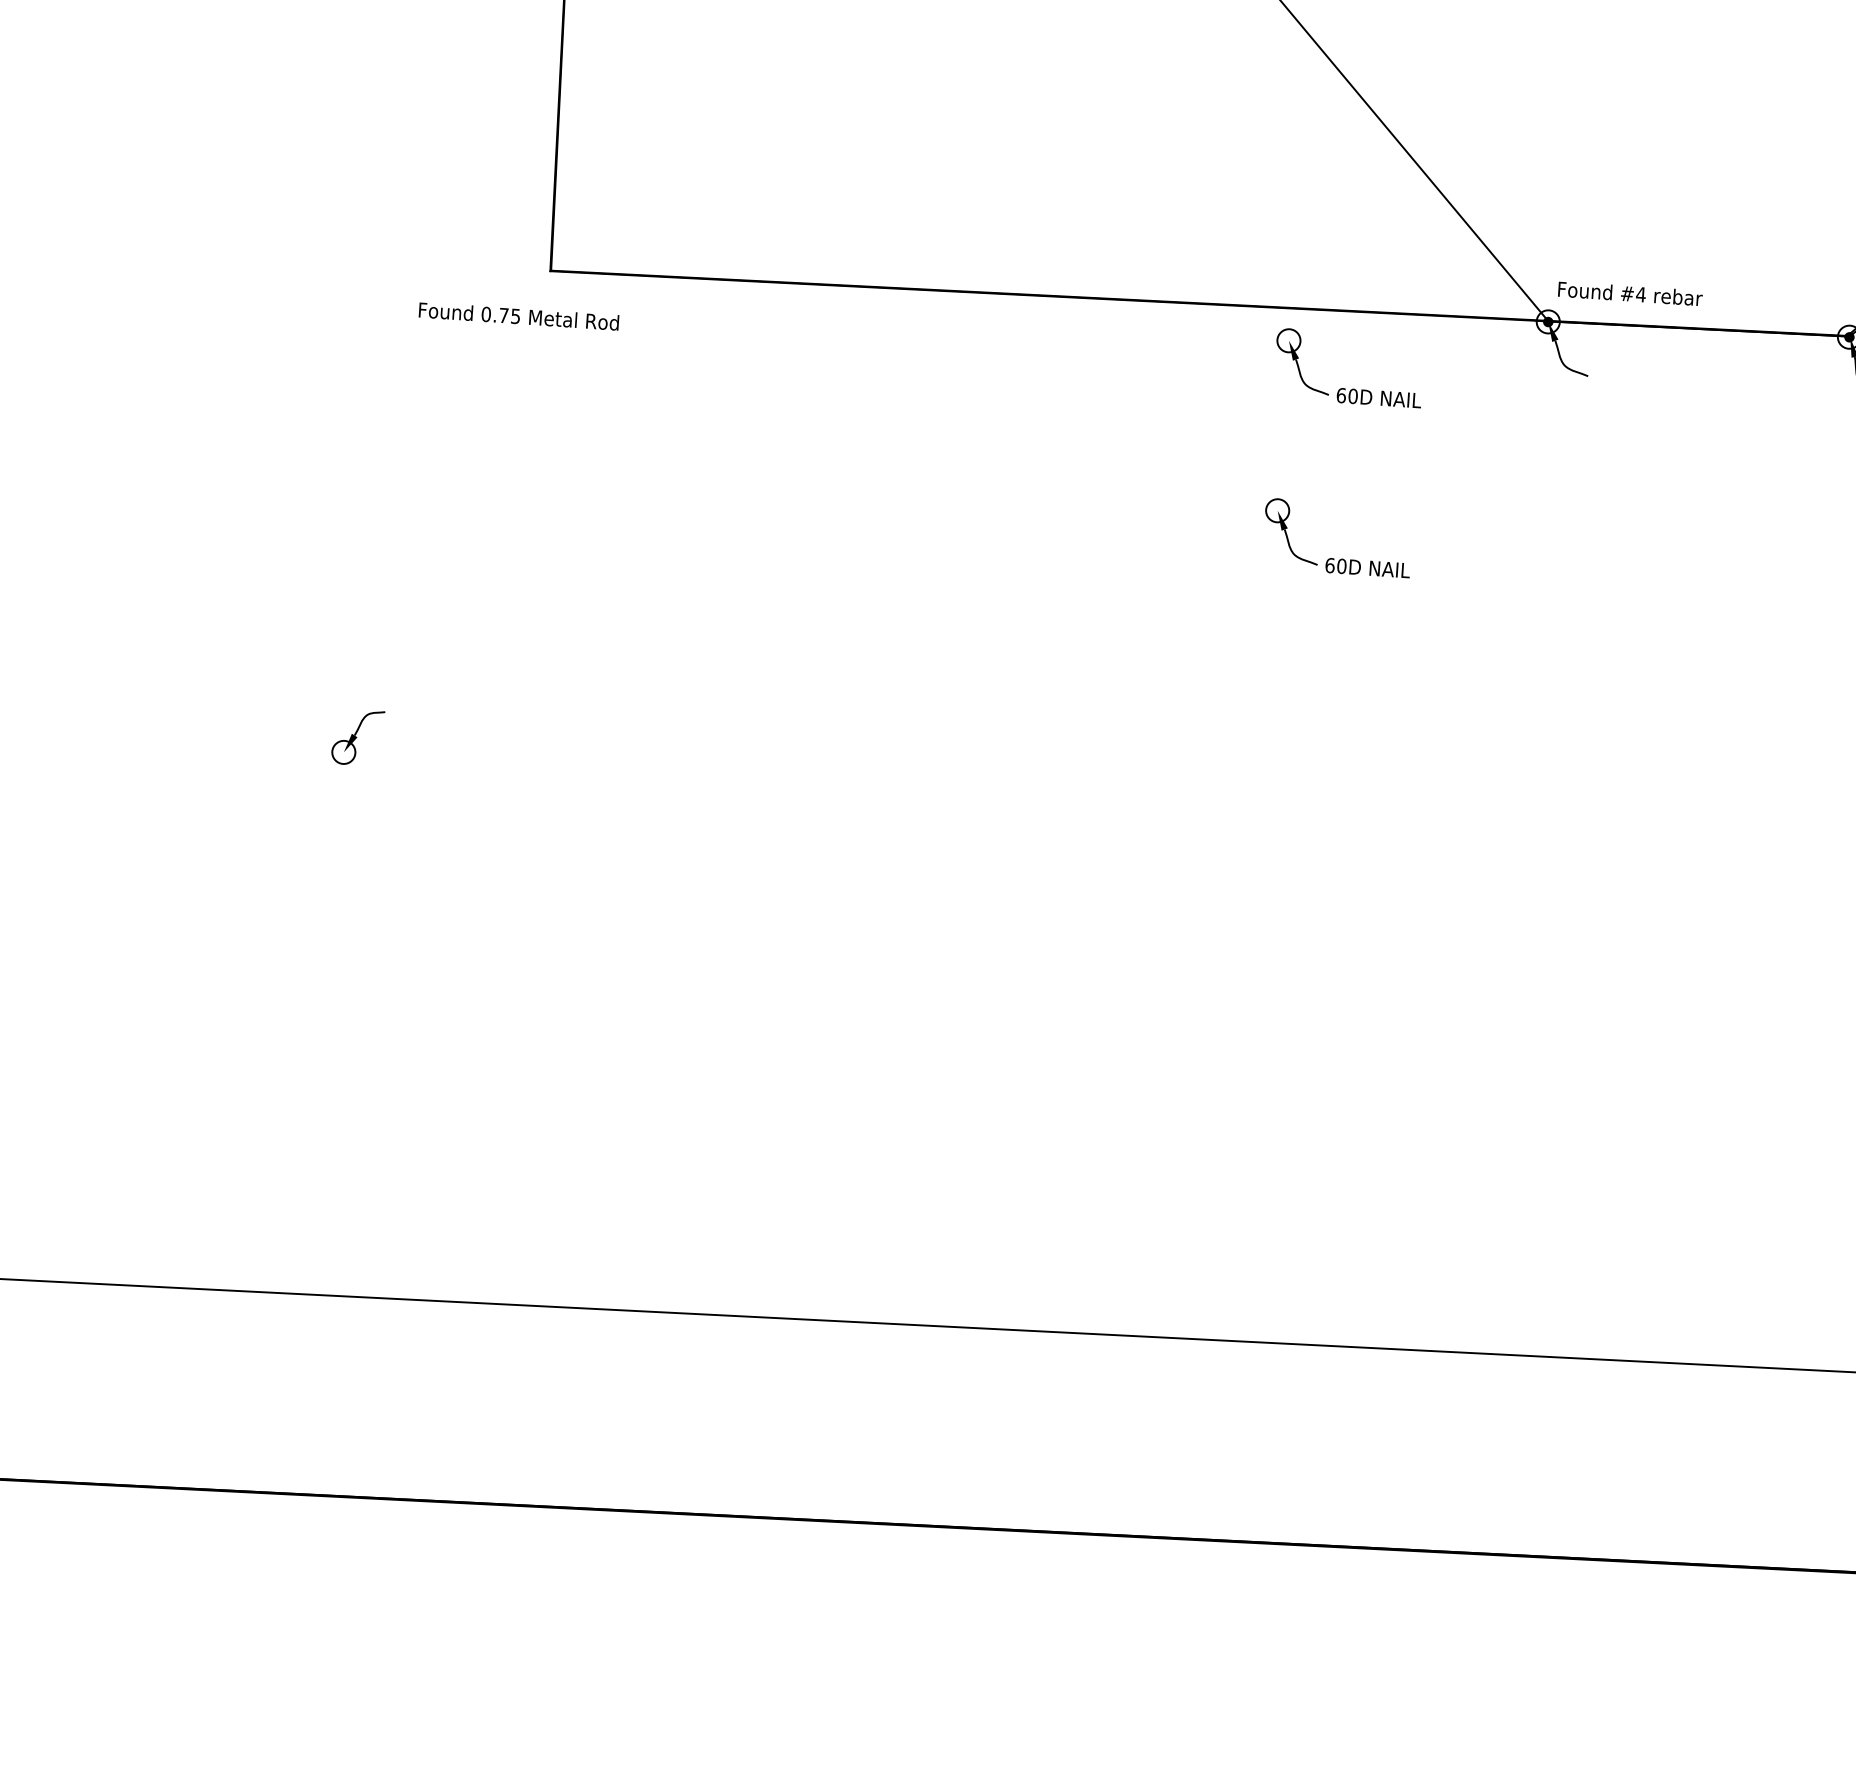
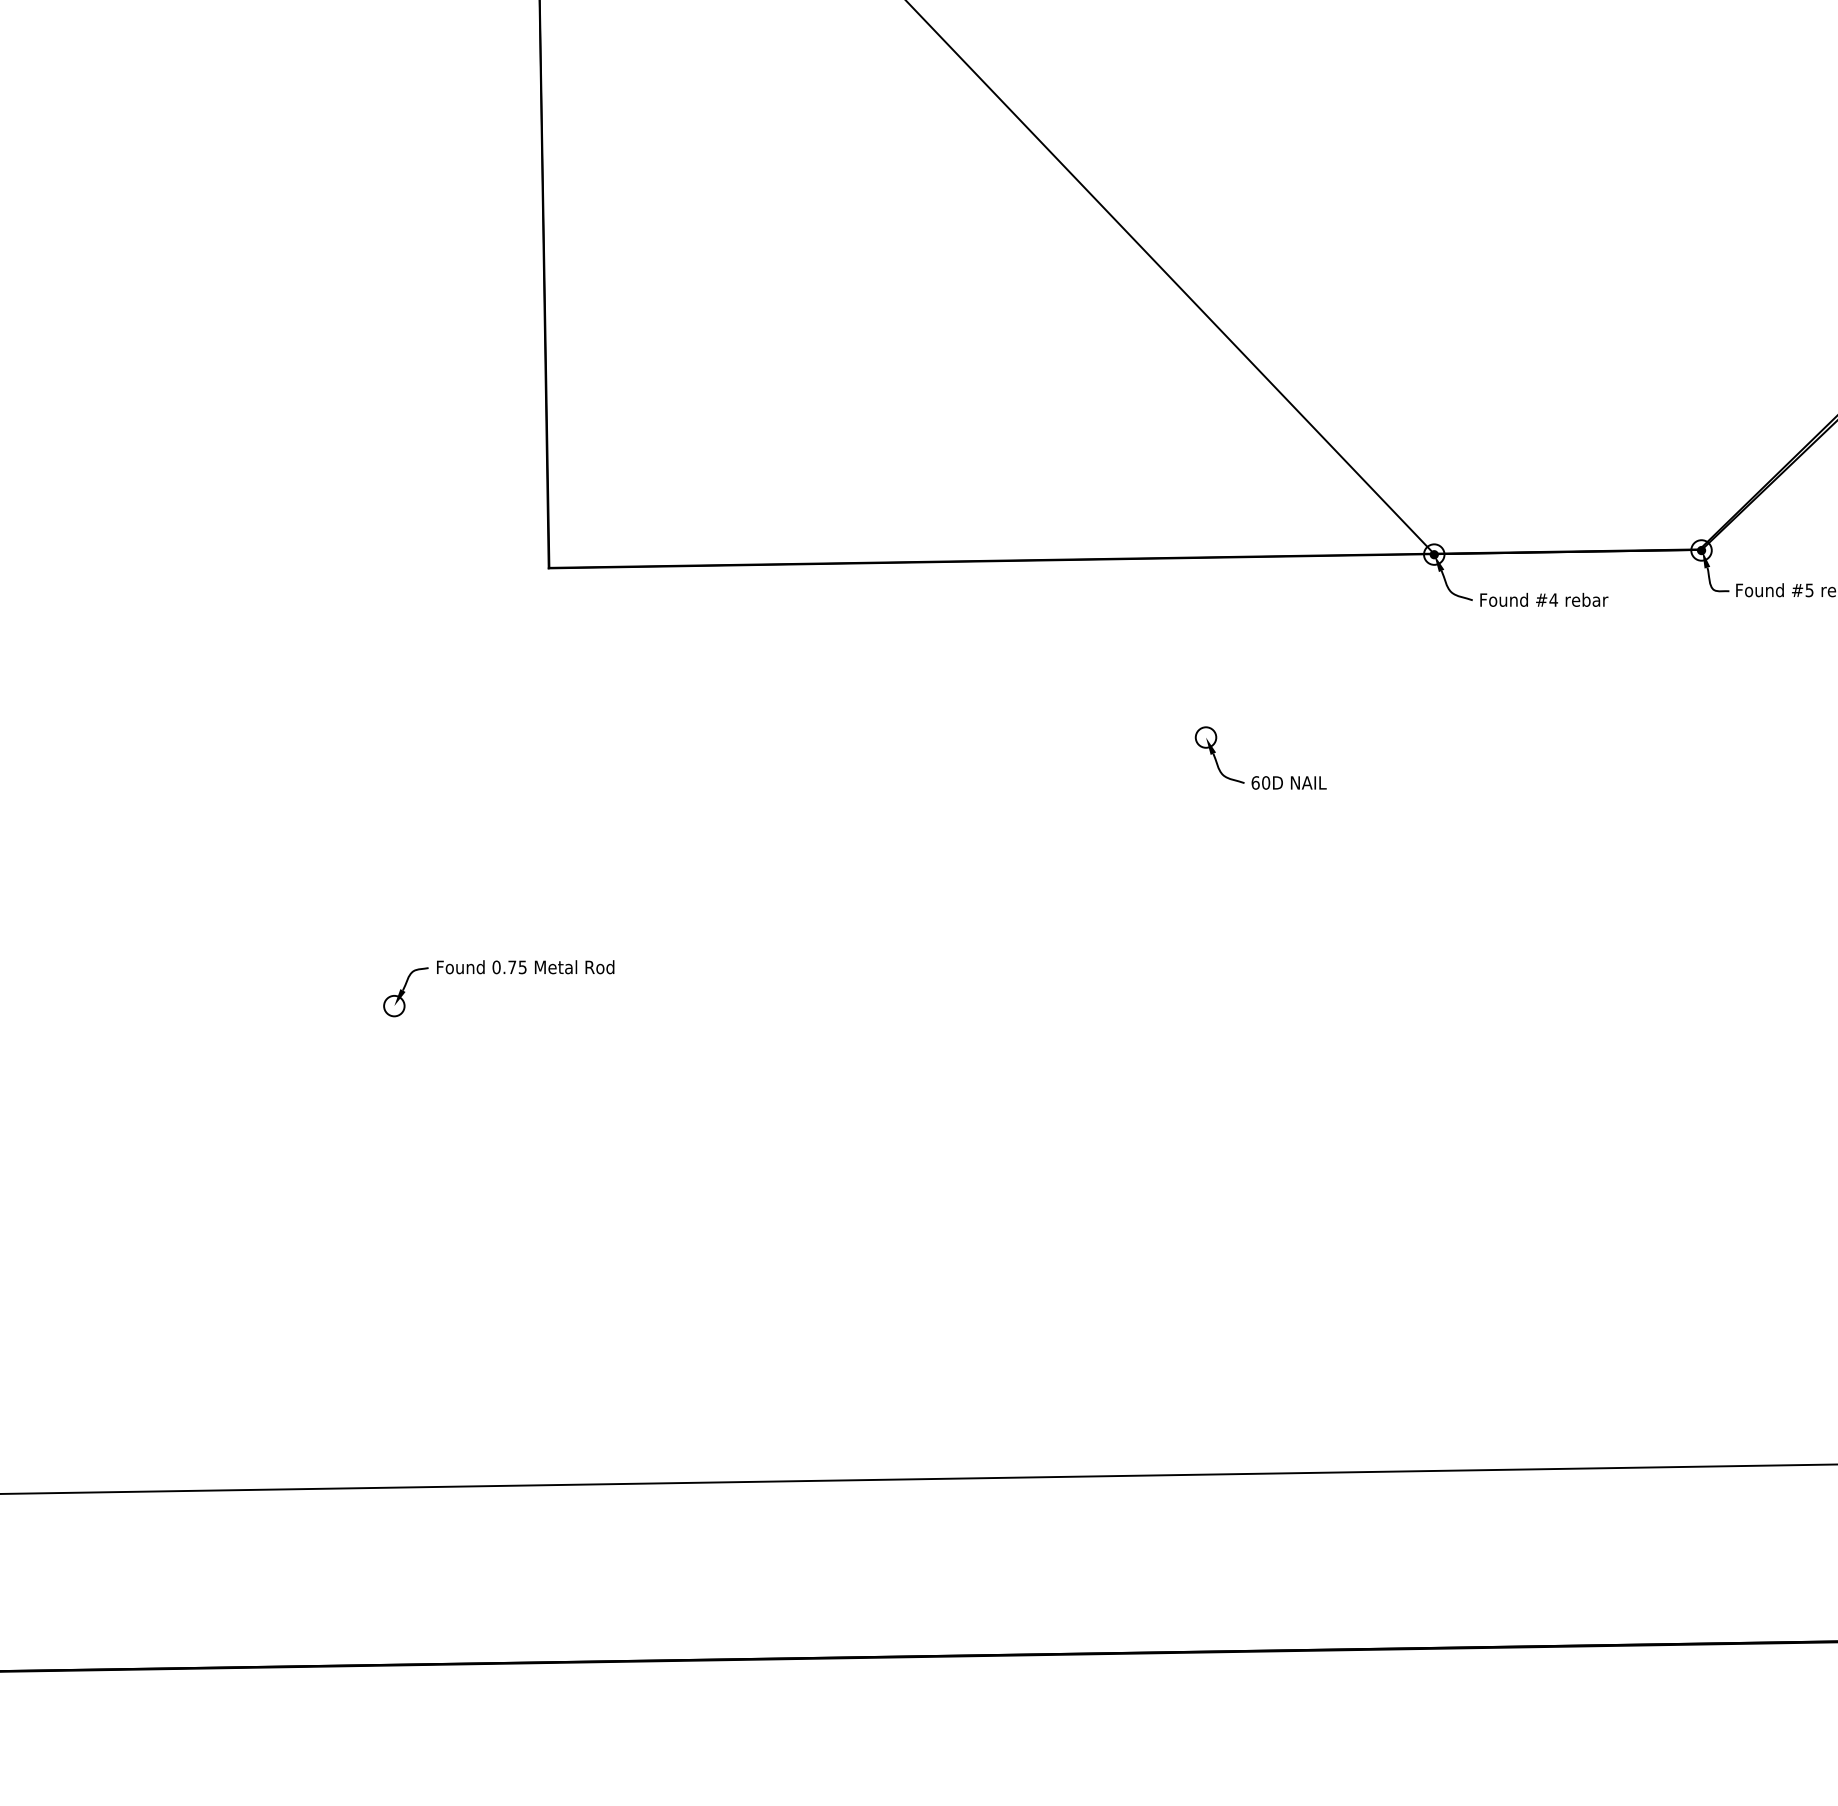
text: (1630, 293) -> (1544, 599), moved
text: (518, 316) -> (525, 967), moved
part: (1345, 388) -> (1258, 625), removed

